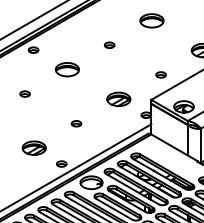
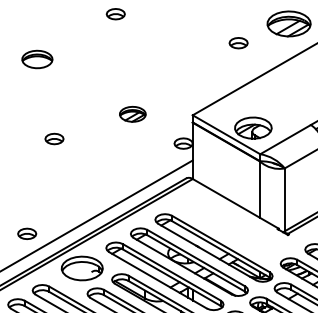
part: (66, 69) -> (35, 58), size x0.7
part: (160, 74) -> (237, 42), moved
part: (118, 99) -> (132, 114), size x0.6
part: (76, 123) -> (54, 138), moved

